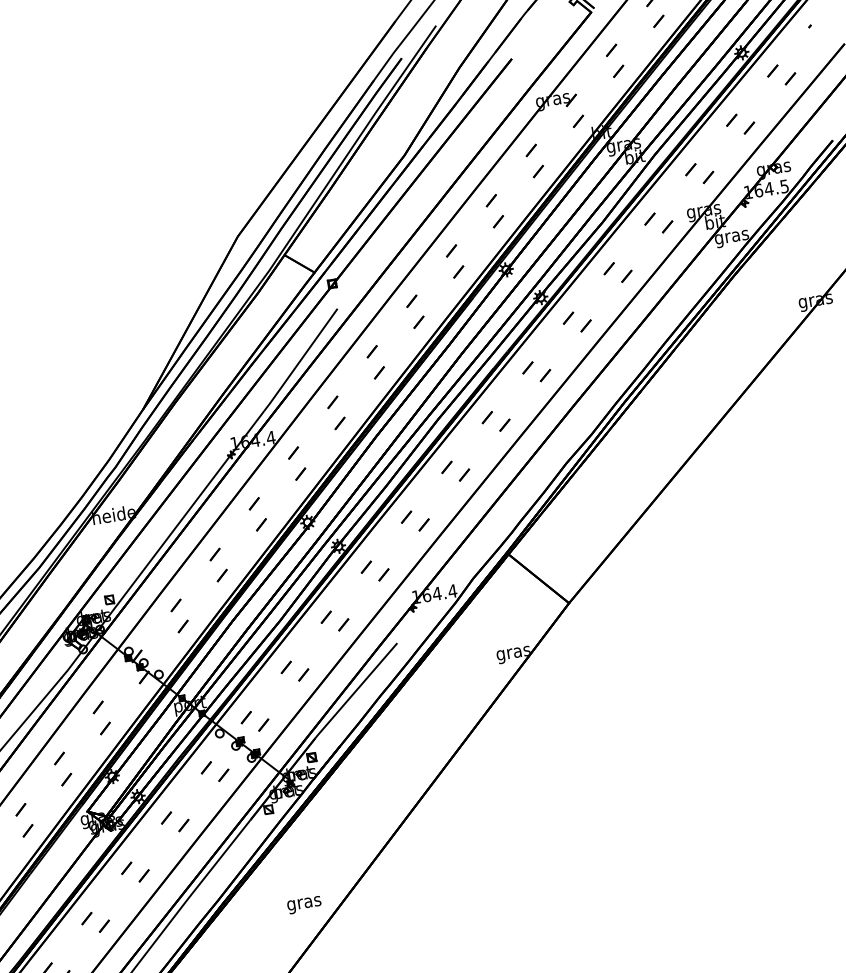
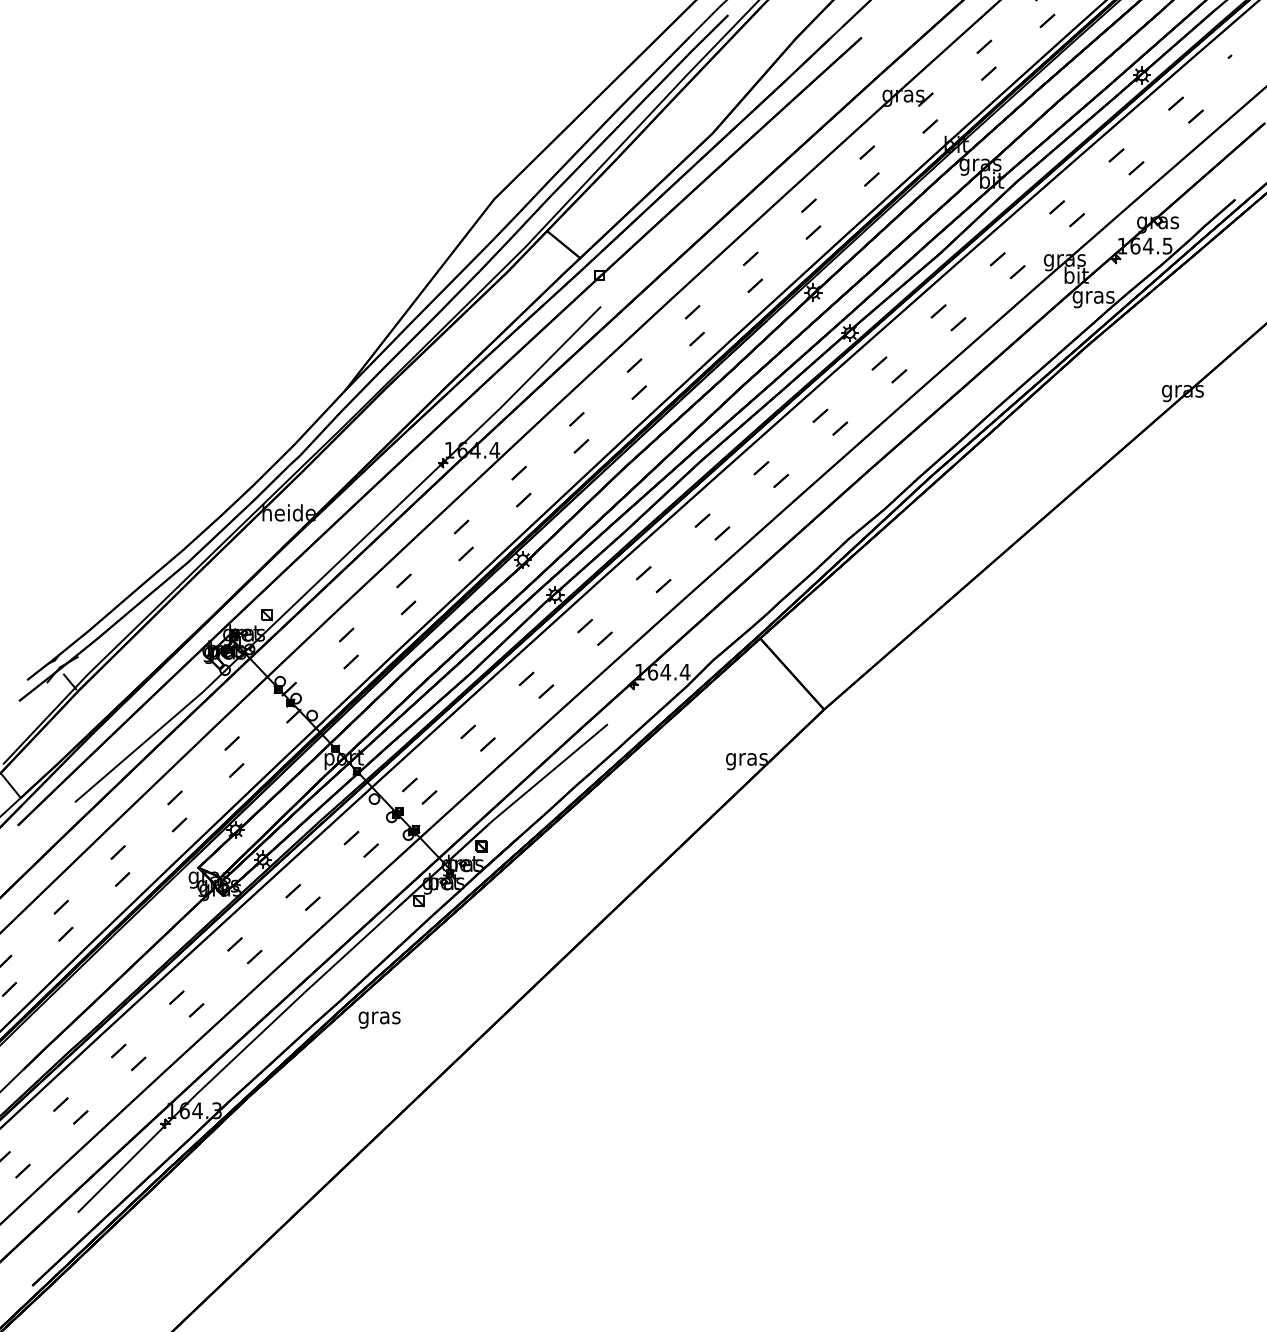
text: (304, 904) -> (379, 1019), moved

